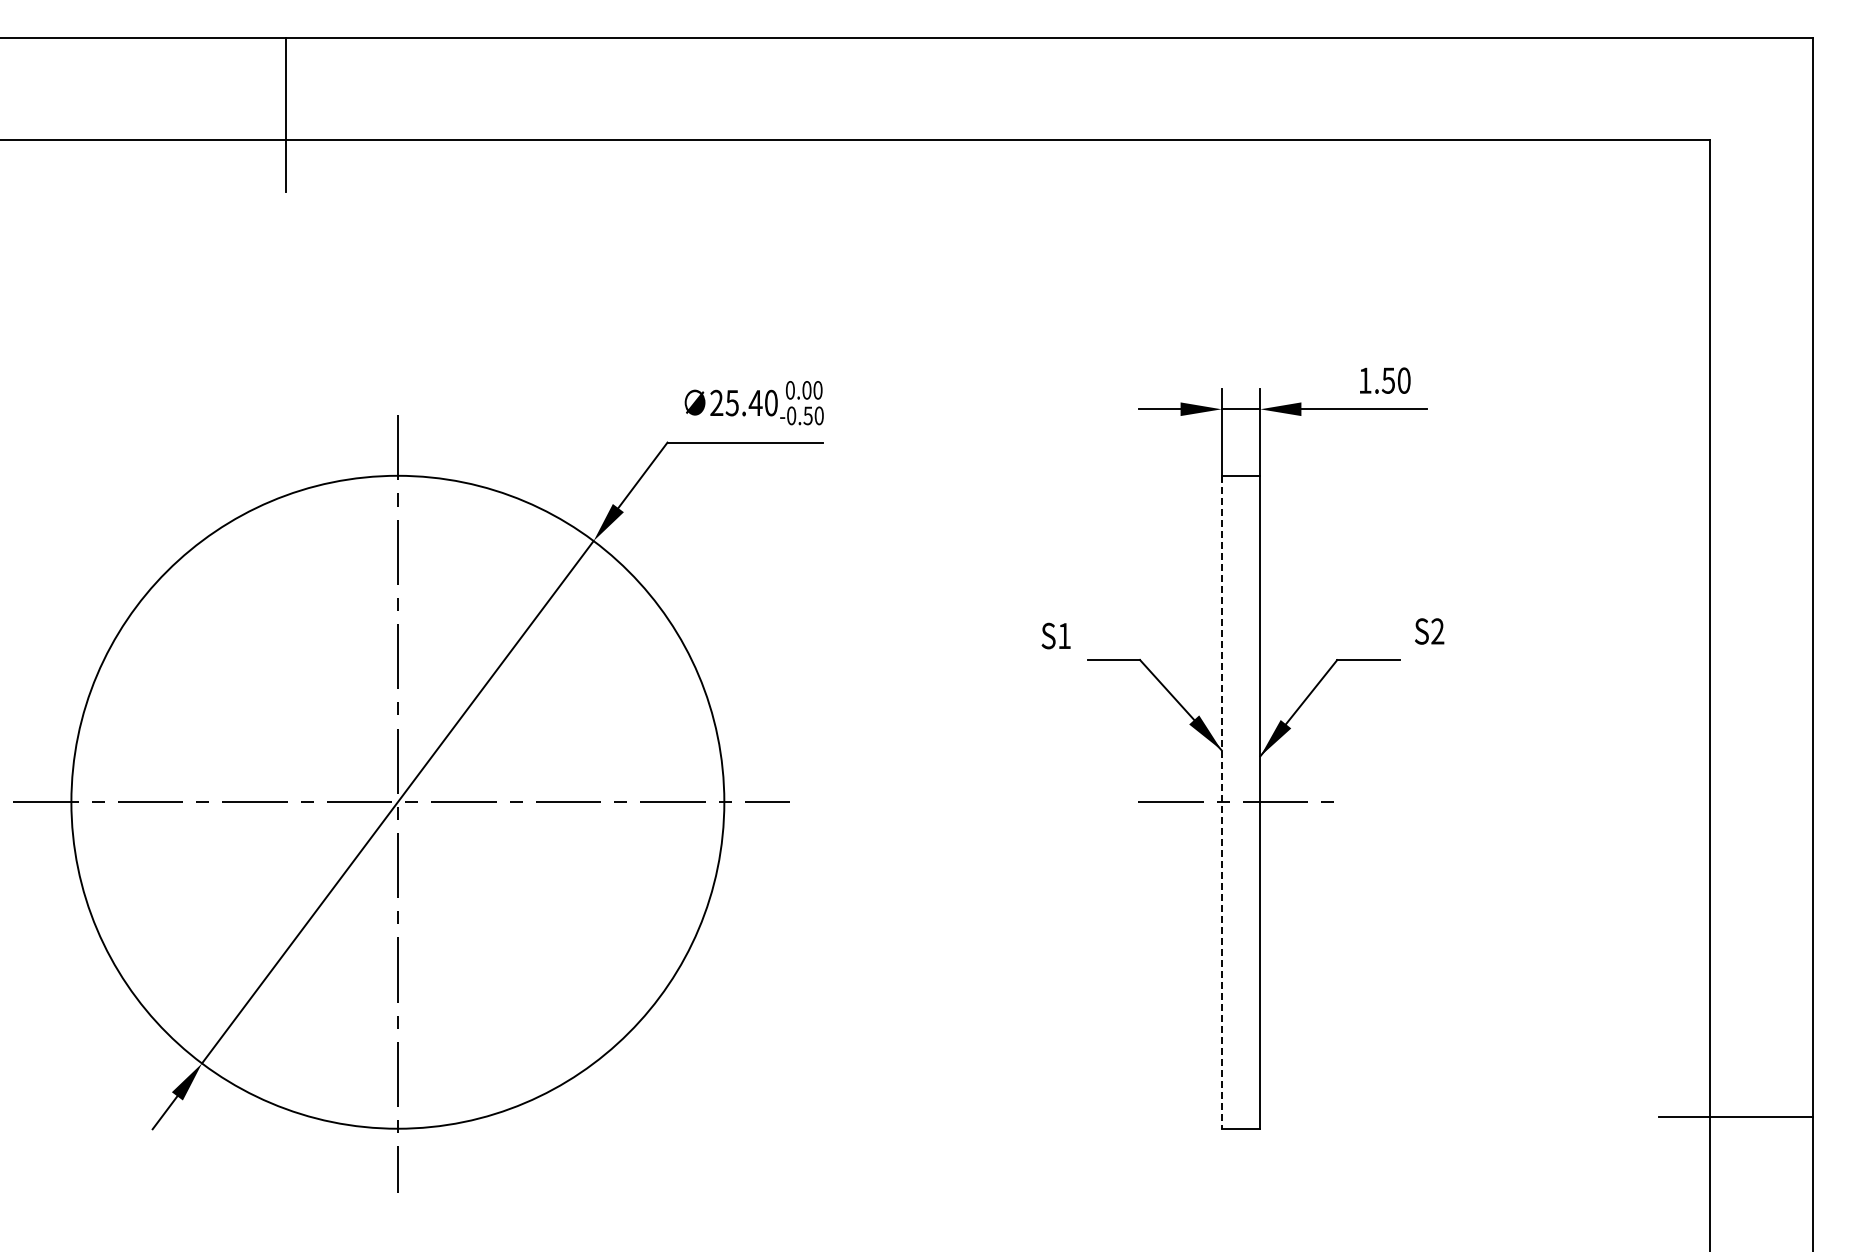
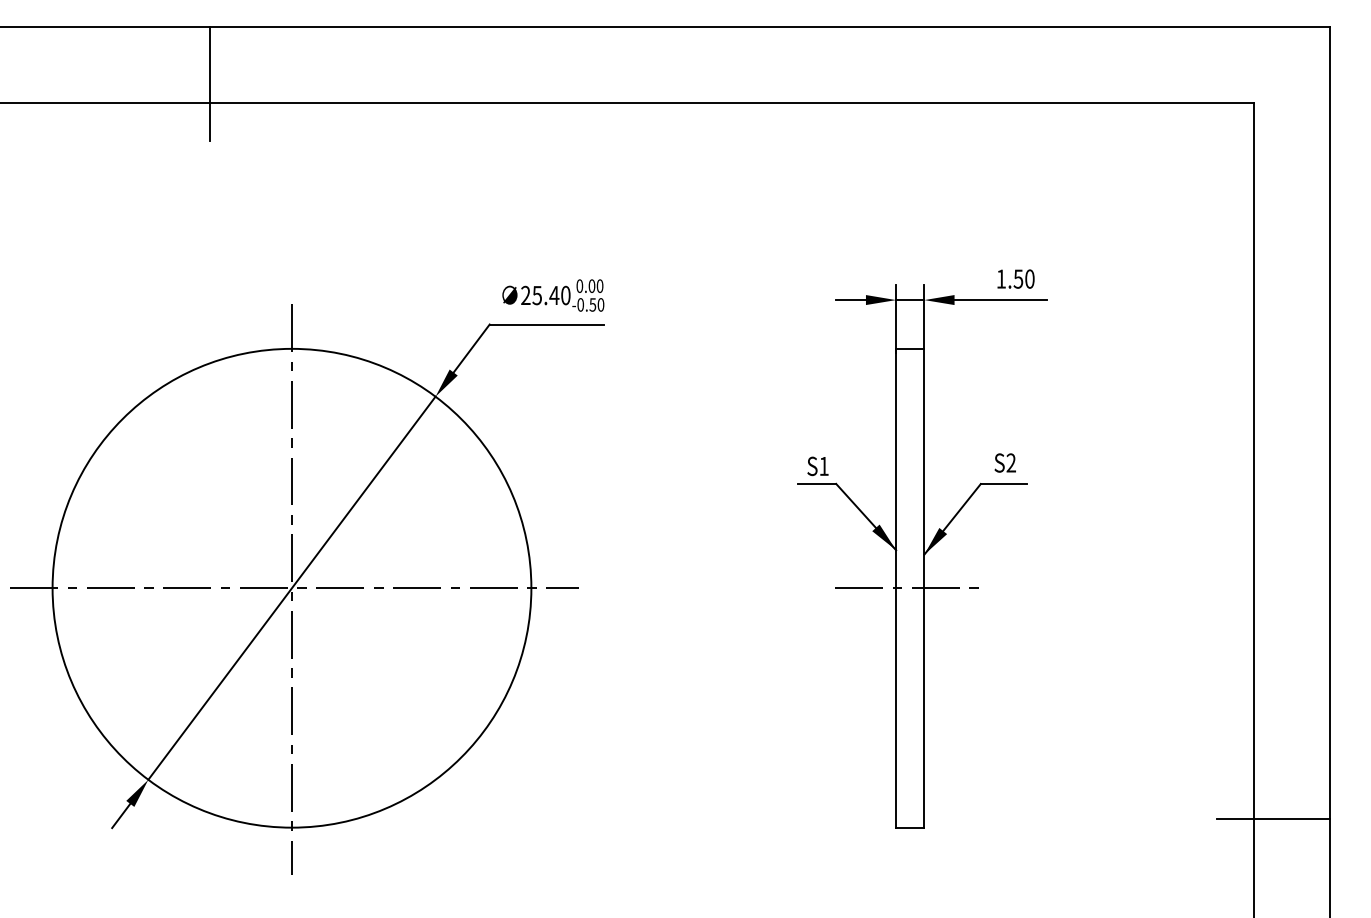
text: (1429, 631) -> (1005, 463), moved
text: (1055, 635) -> (817, 465), moved
line: (1221, 802) -> (895, 588), dashed -> solid

